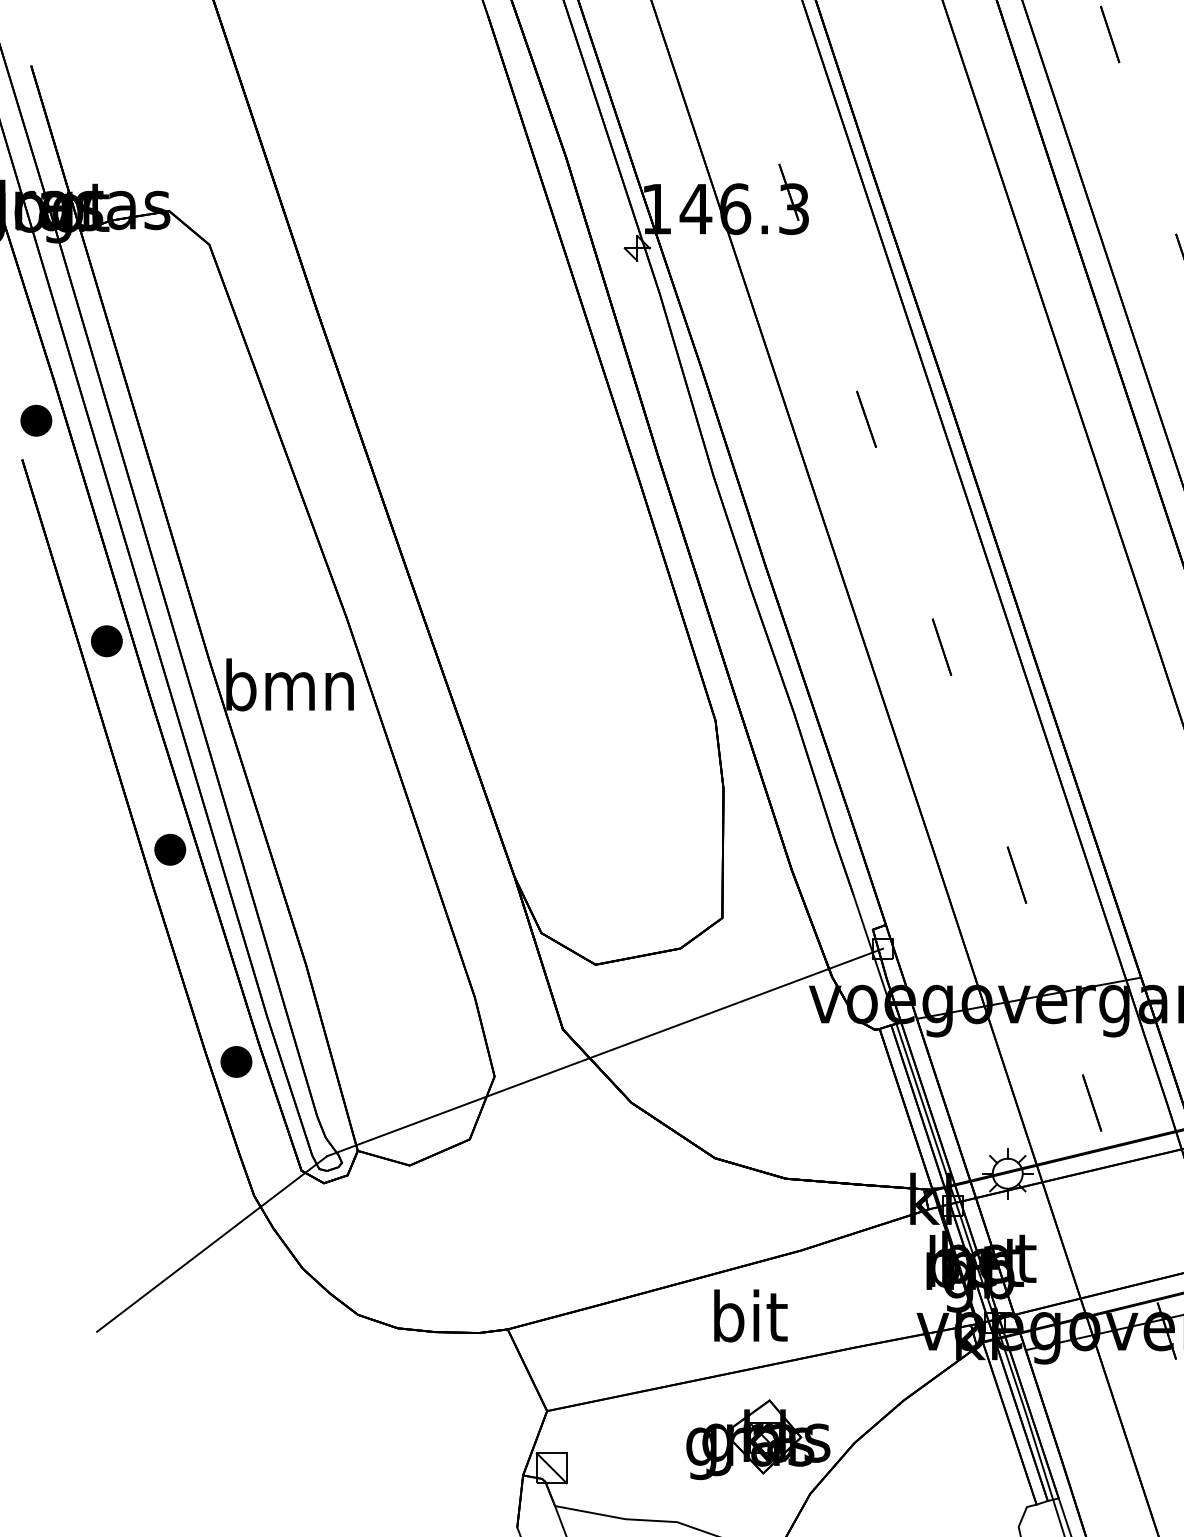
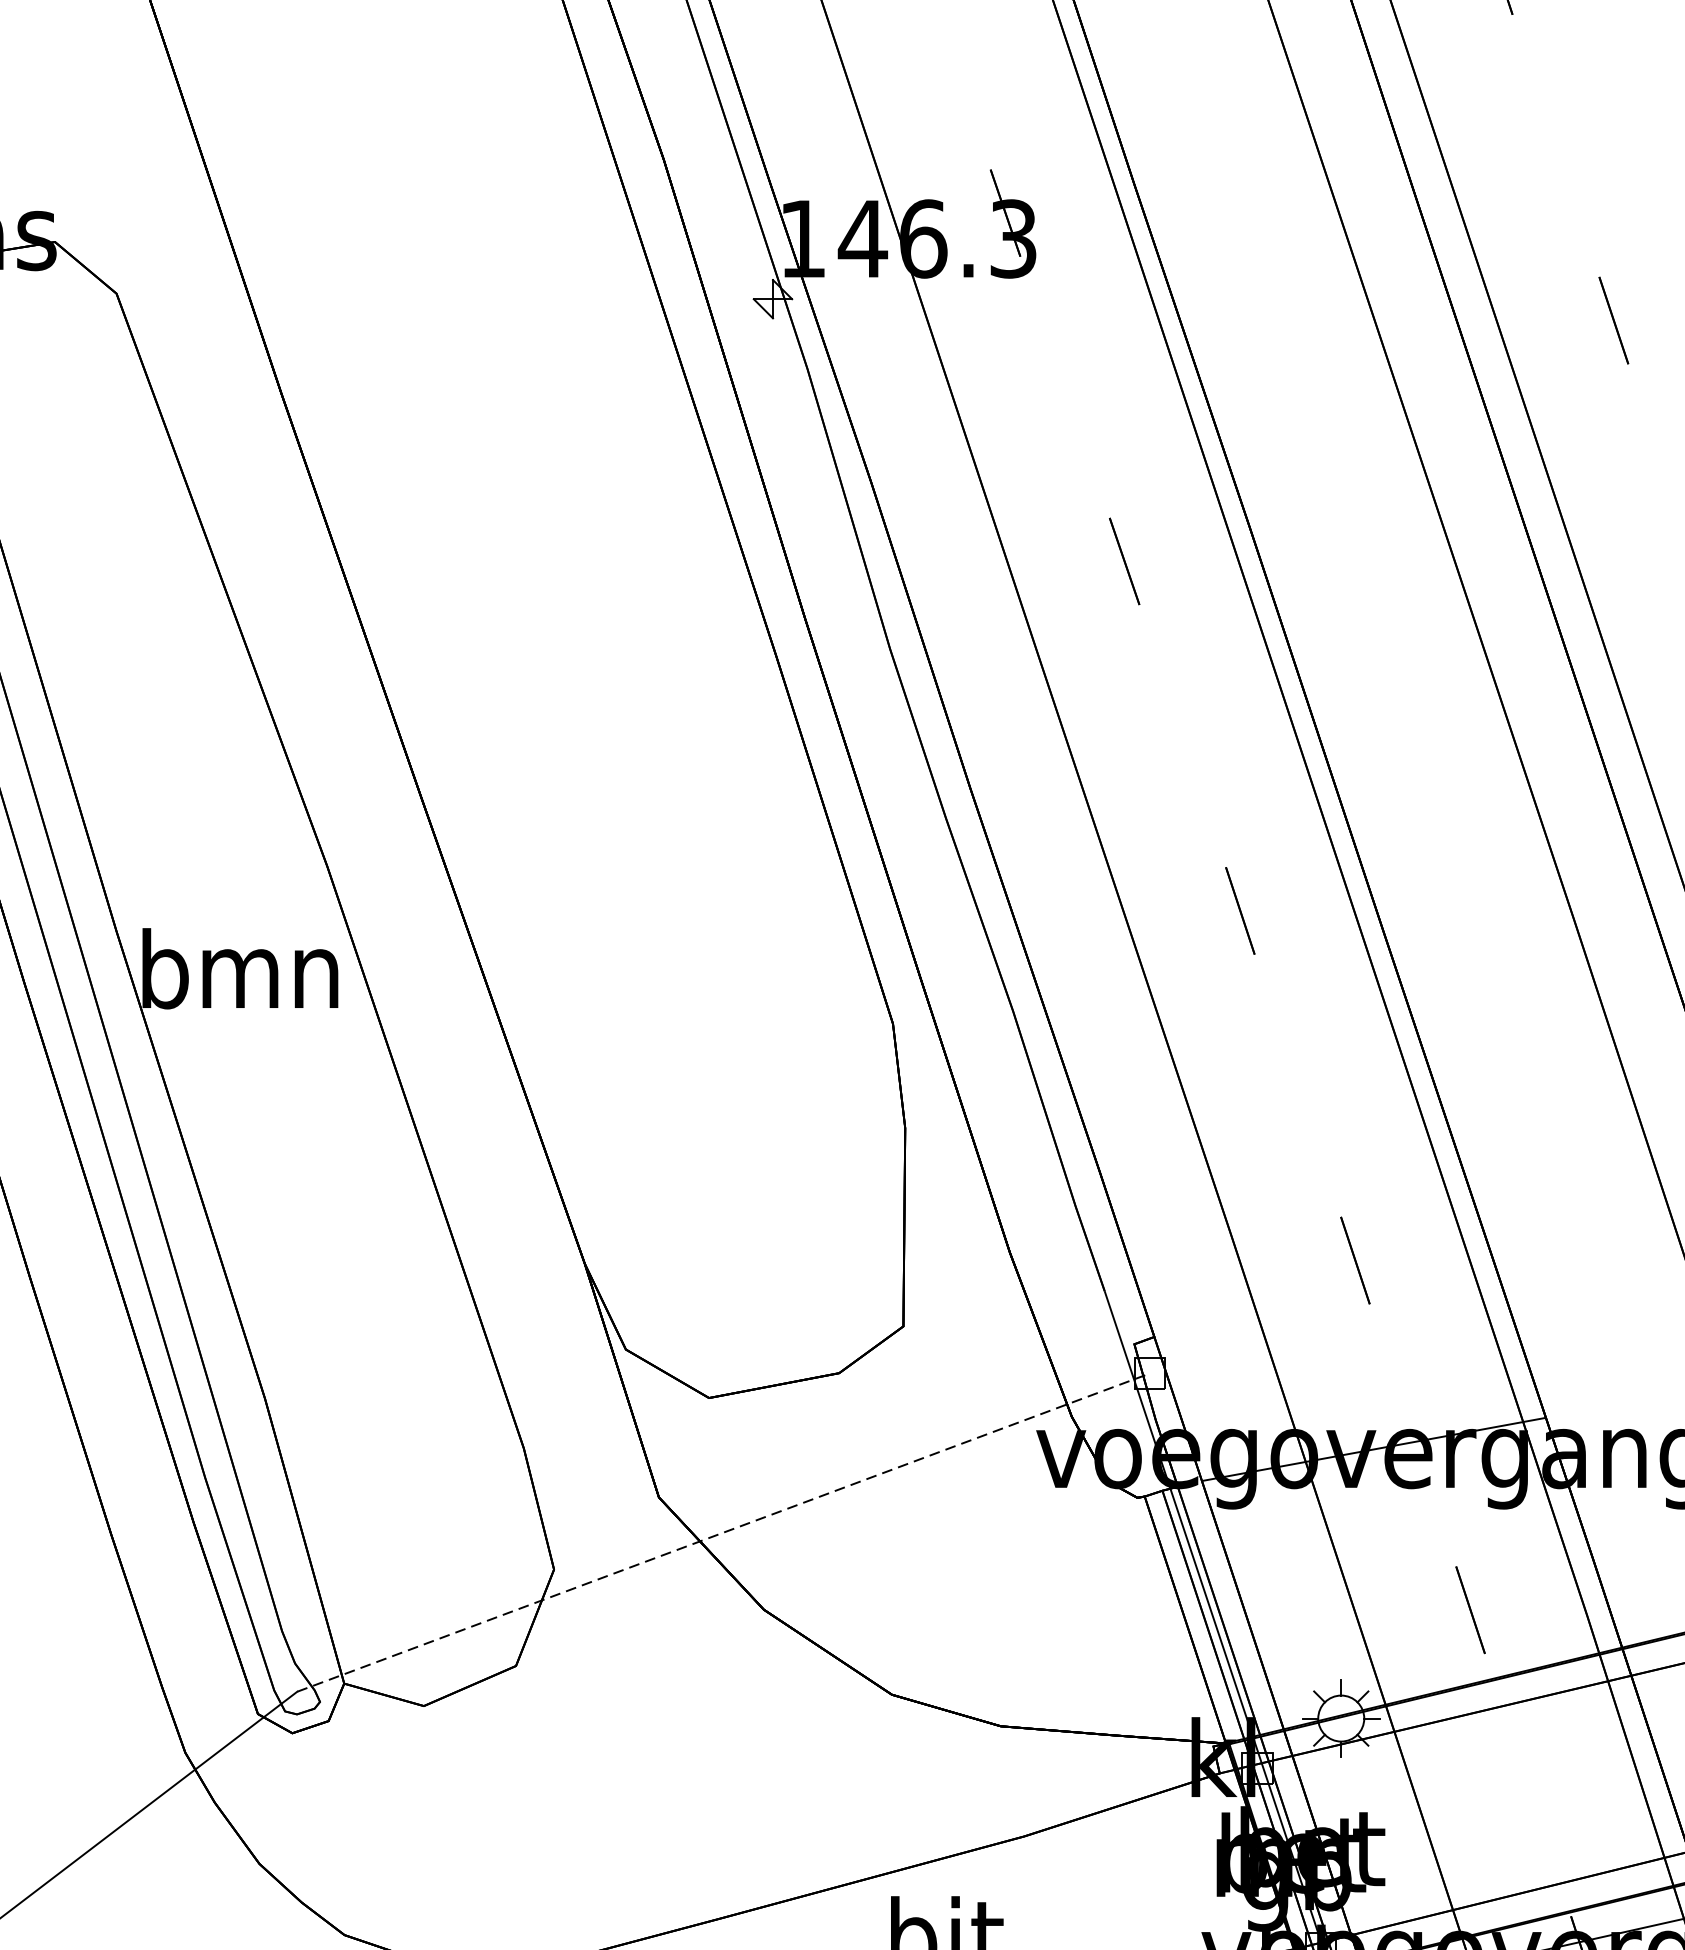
part: (170, 849) -> (56, 1221), removed
line: (605, 1052) -> (724, 1532), solid -> dashed
part: (236, 1061) -> (158, 1546), removed

